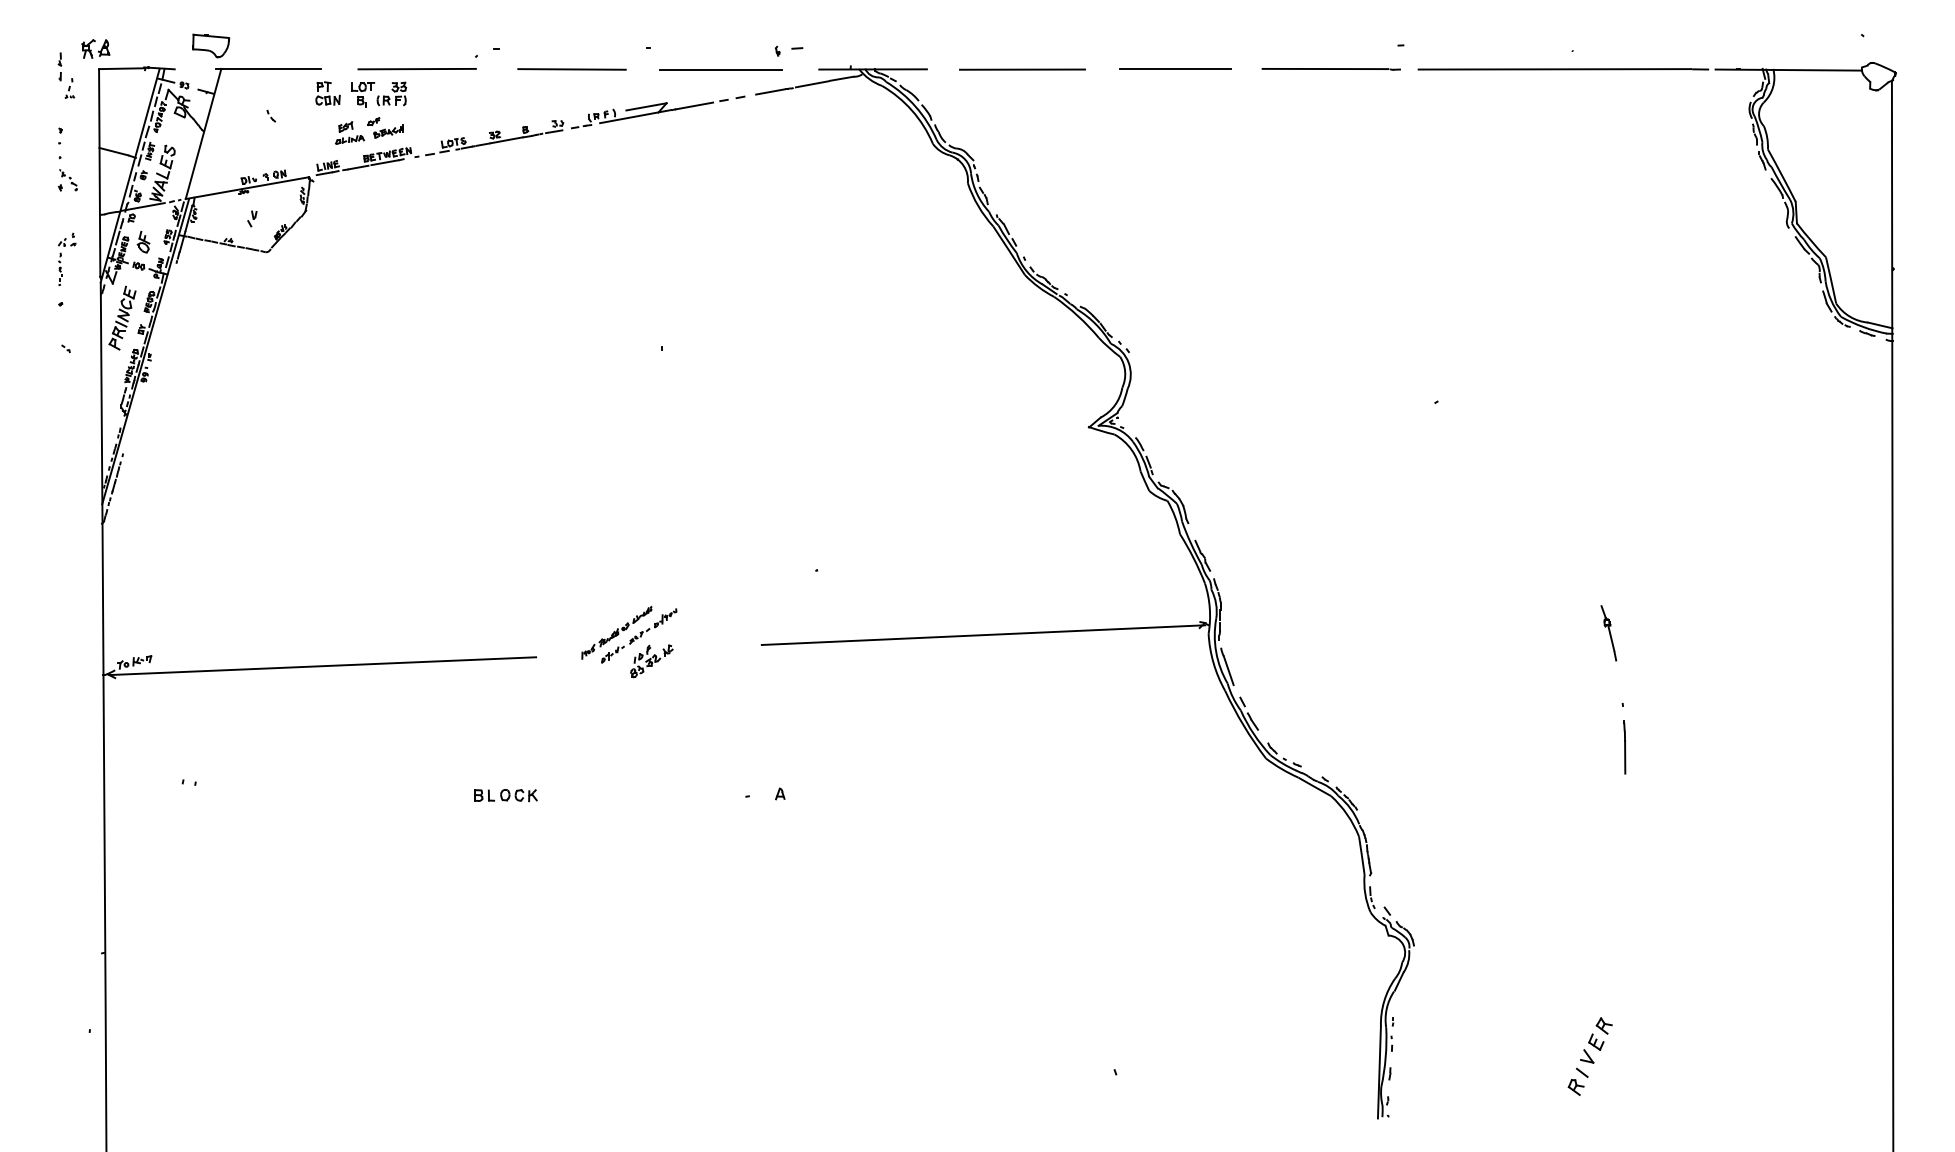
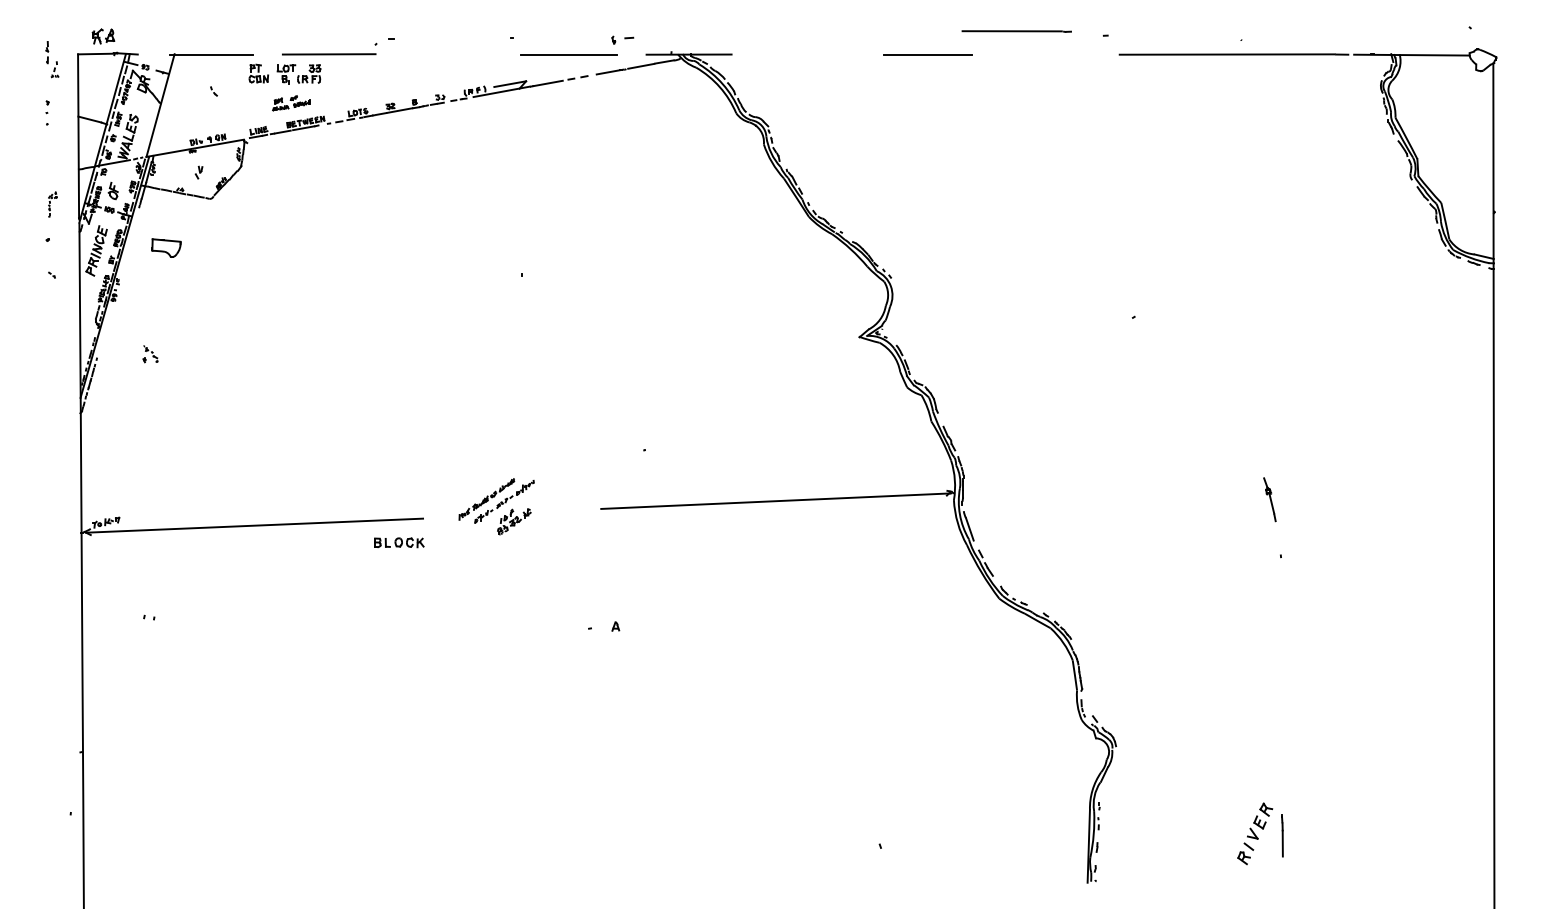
part: (211, 45) -> (166, 247), moved
part: (95, 49) -> (103, 36), moved
line: (572, 69) -> (451, 54), removed
line: (1021, 69) -> (806, 54), removed
line: (1330, 69) -> (1016, 31), moved
part: (369, 131) -> (291, 103), size x0.7
part: (67, 180) -> (150, 354), moved
part: (66, 259) -> (52, 204), size x0.6
line: (1624, 747) -> (1282, 835), moved
part: (506, 795) -> (399, 542), moved

